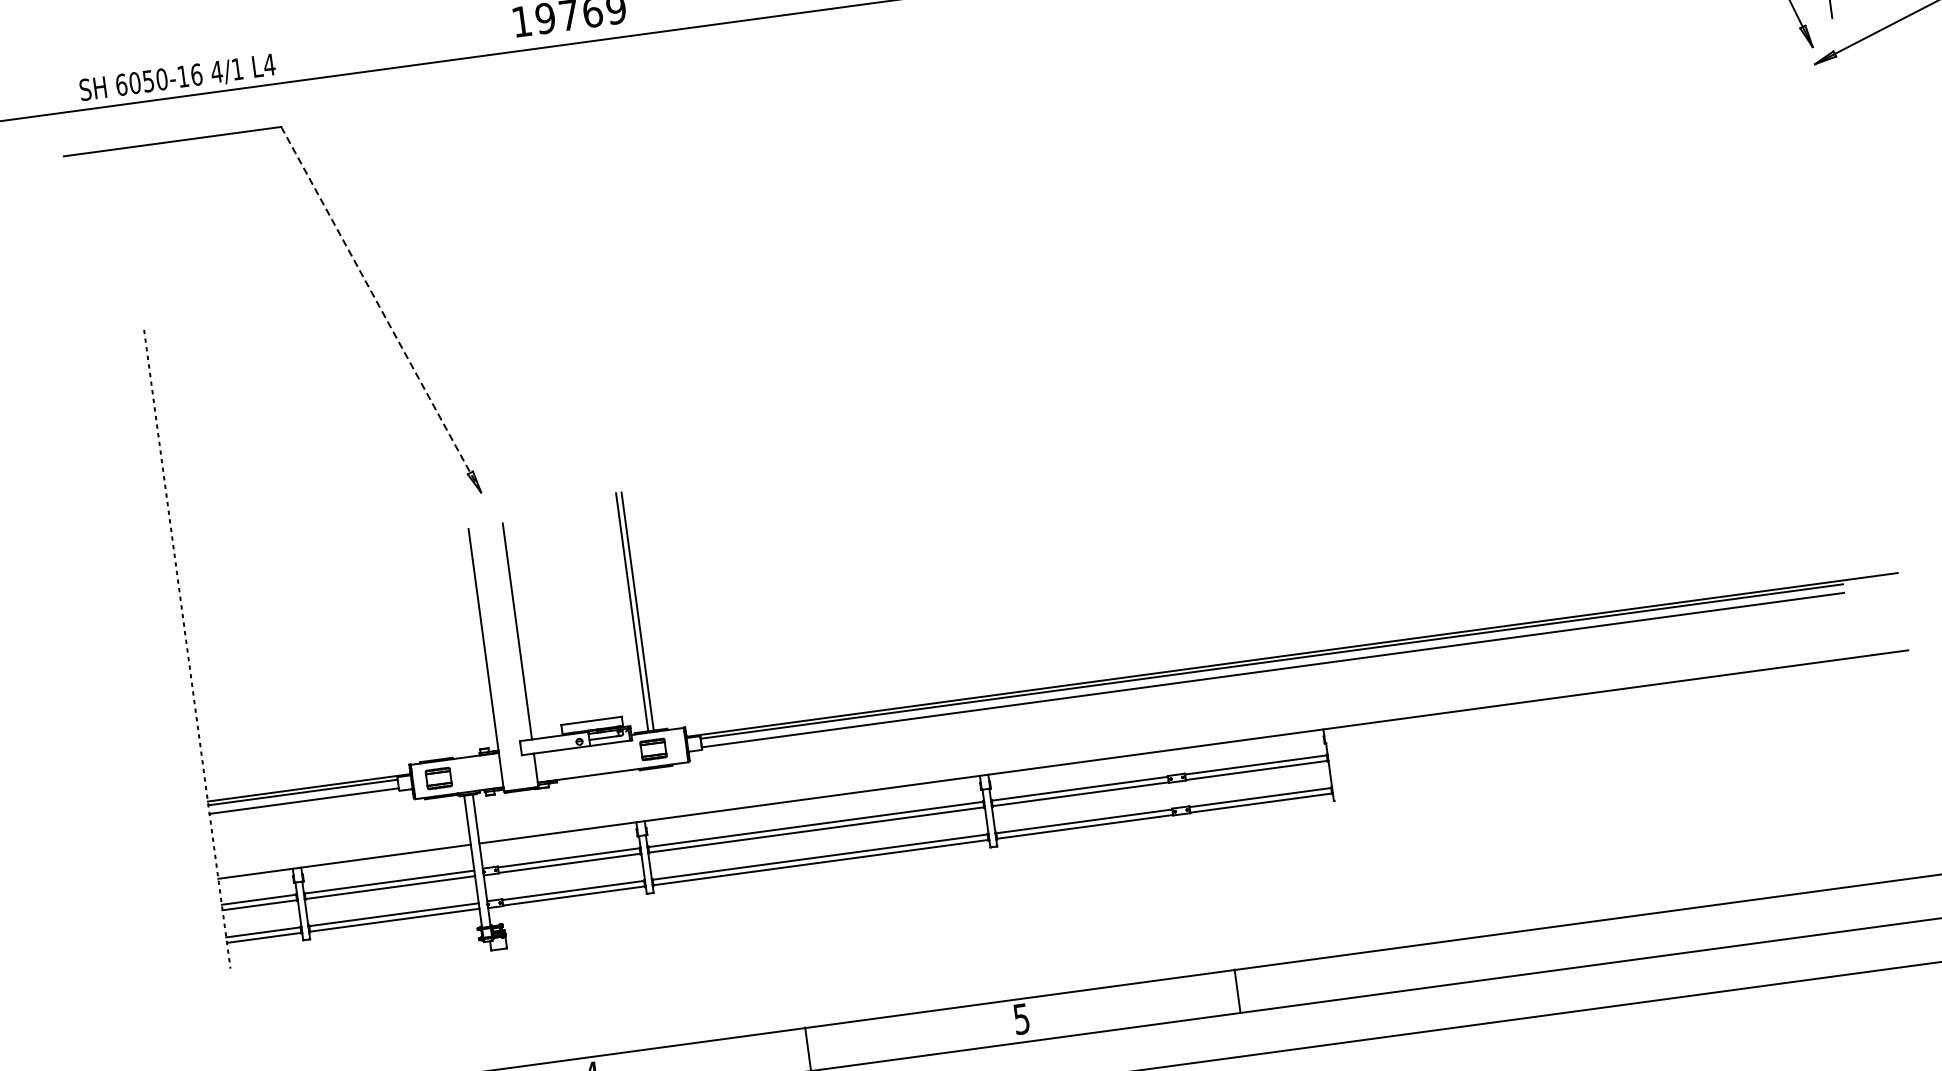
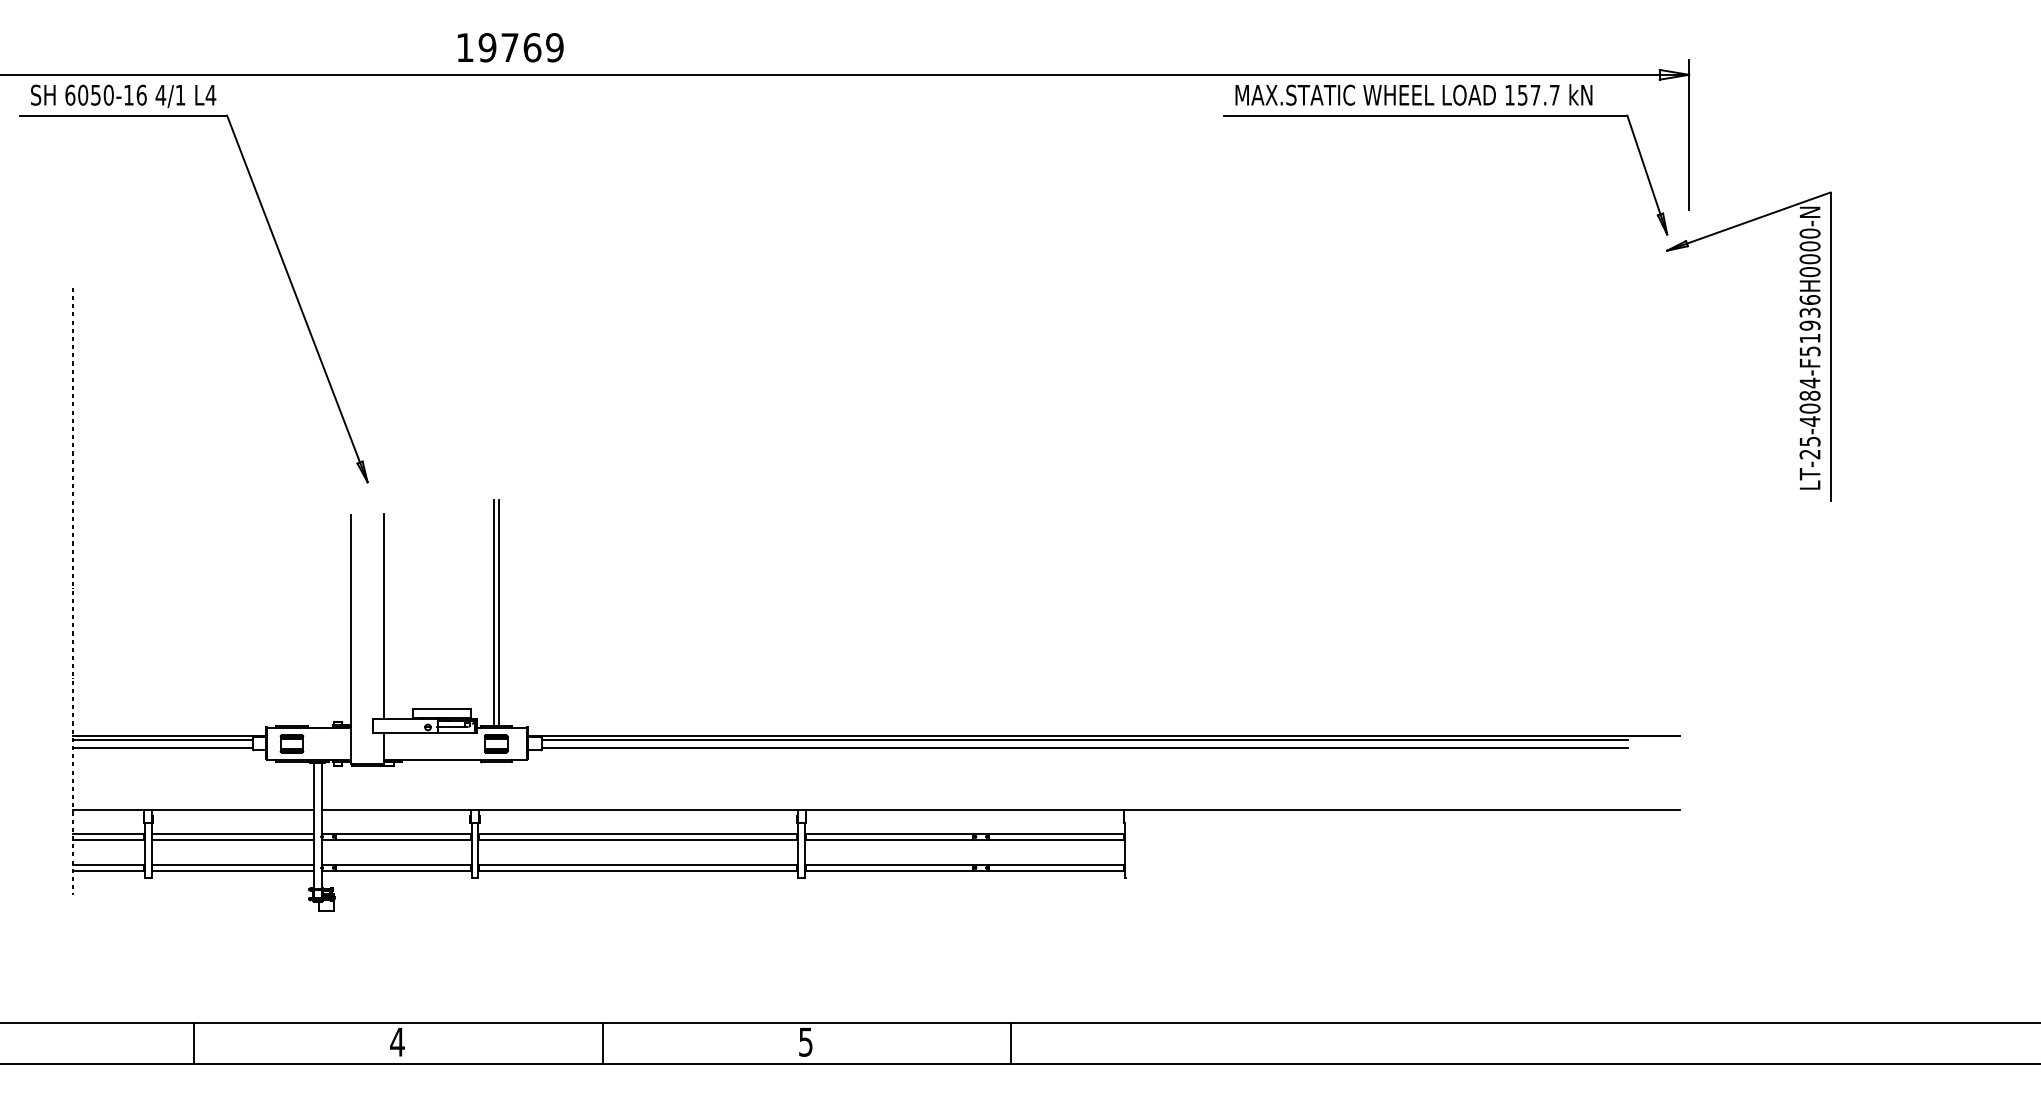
text: (177, 77) -> (123, 95), moved
line: (381, 310) -> (297, 299), dashed -> solid

